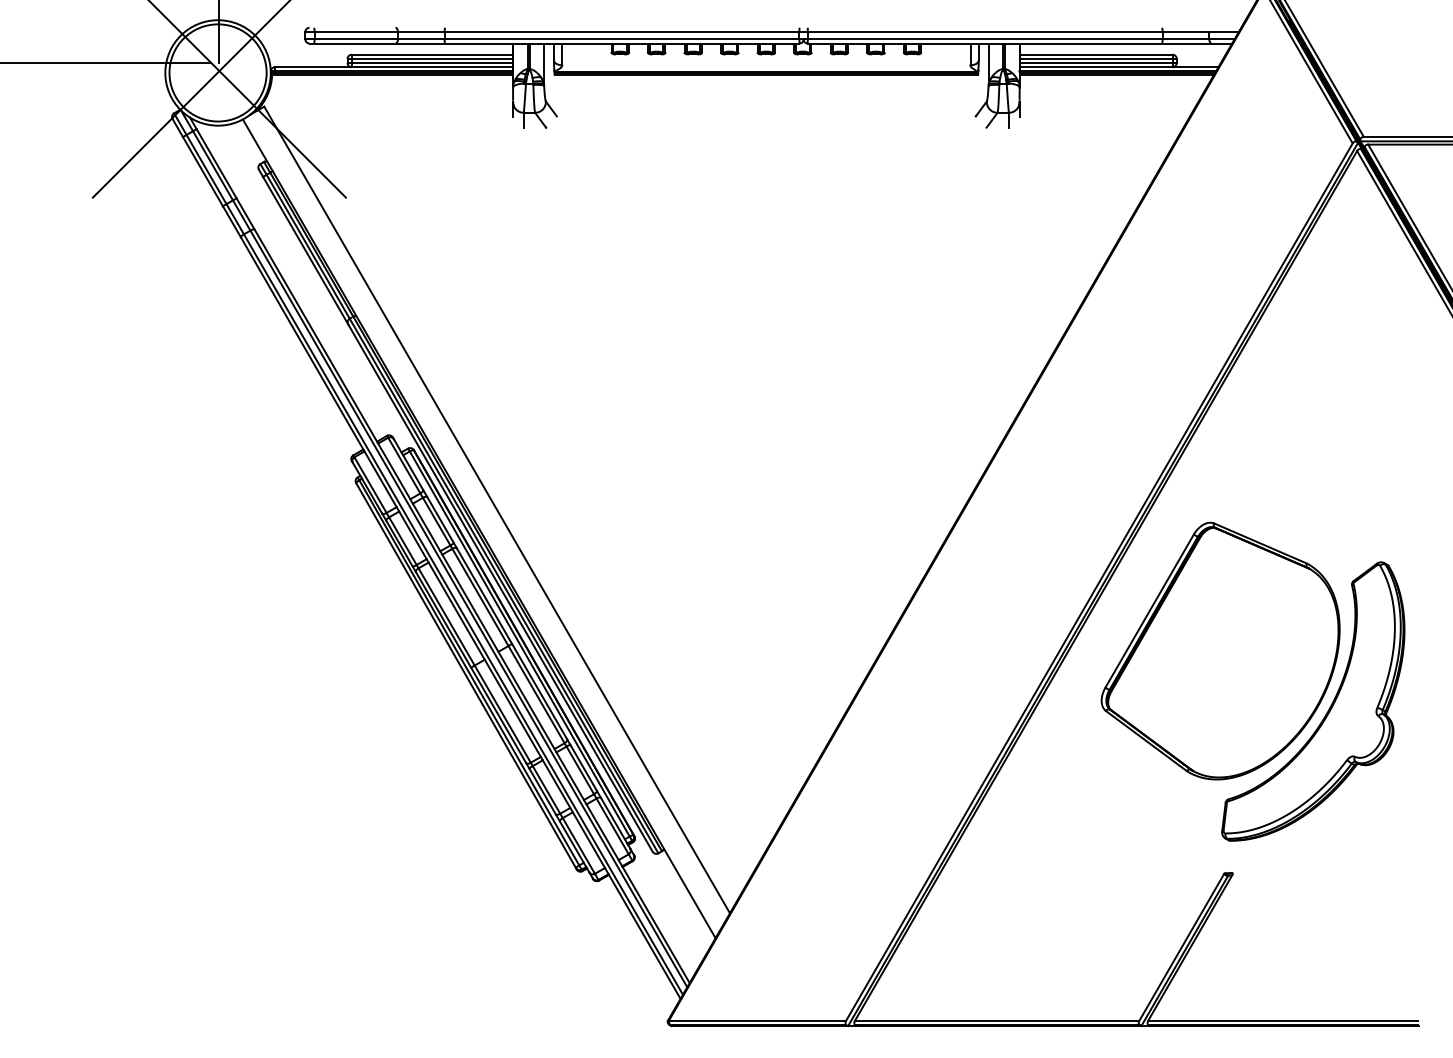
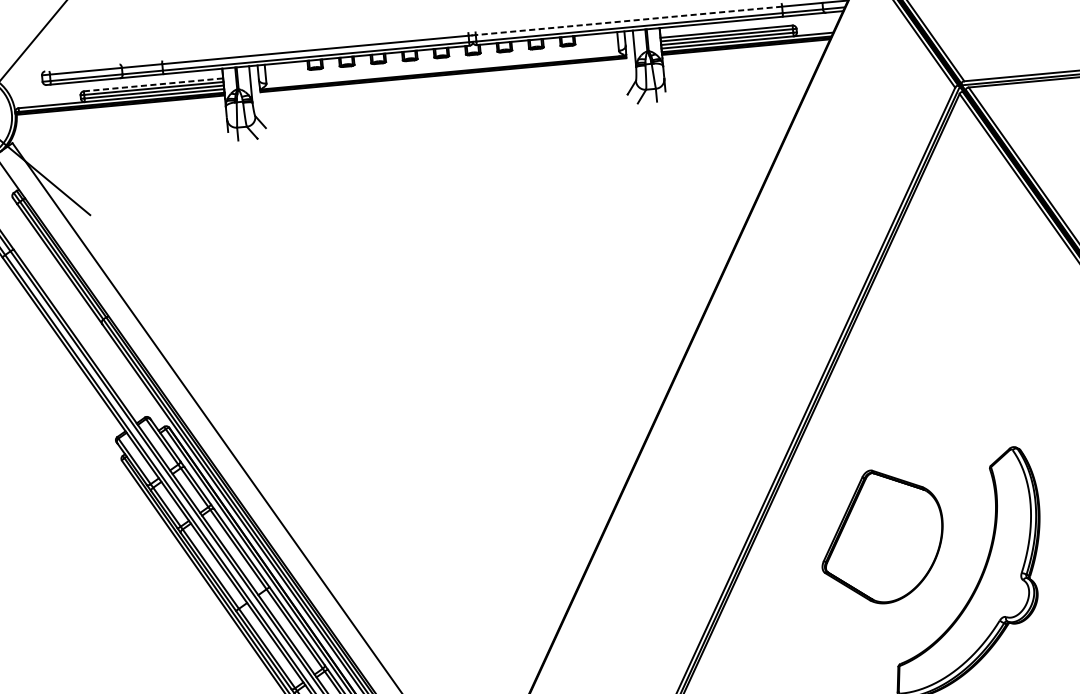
line: (984, 31) -> (628, 20), solid -> dashed
line: (432, 54) -> (153, 84), solid -> dashed
part: (1220, 650) -> (881, 536), size x0.6

